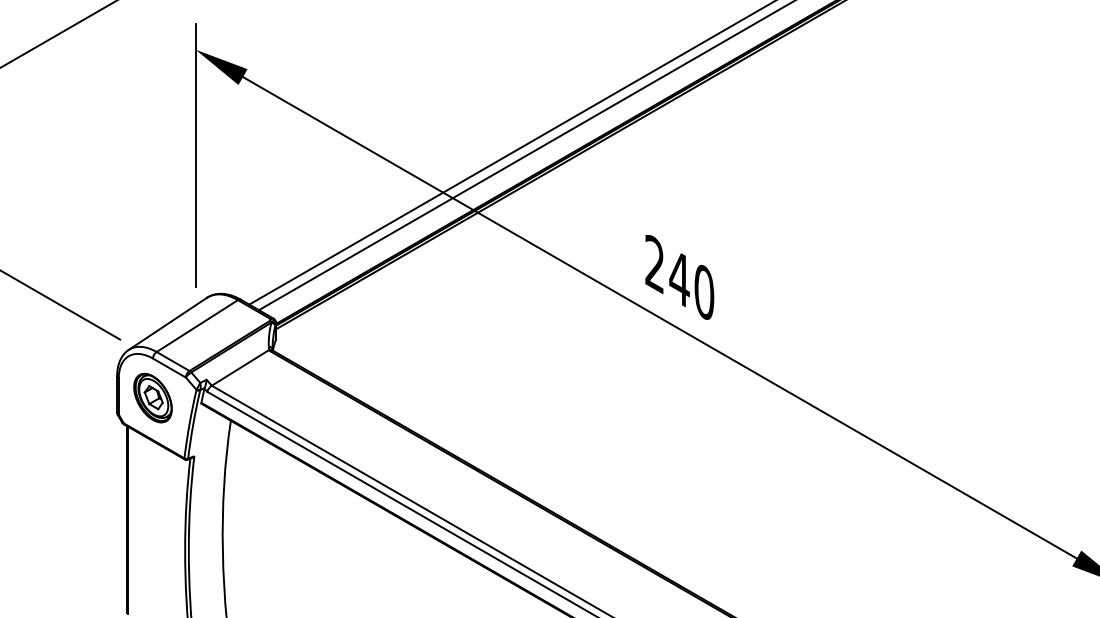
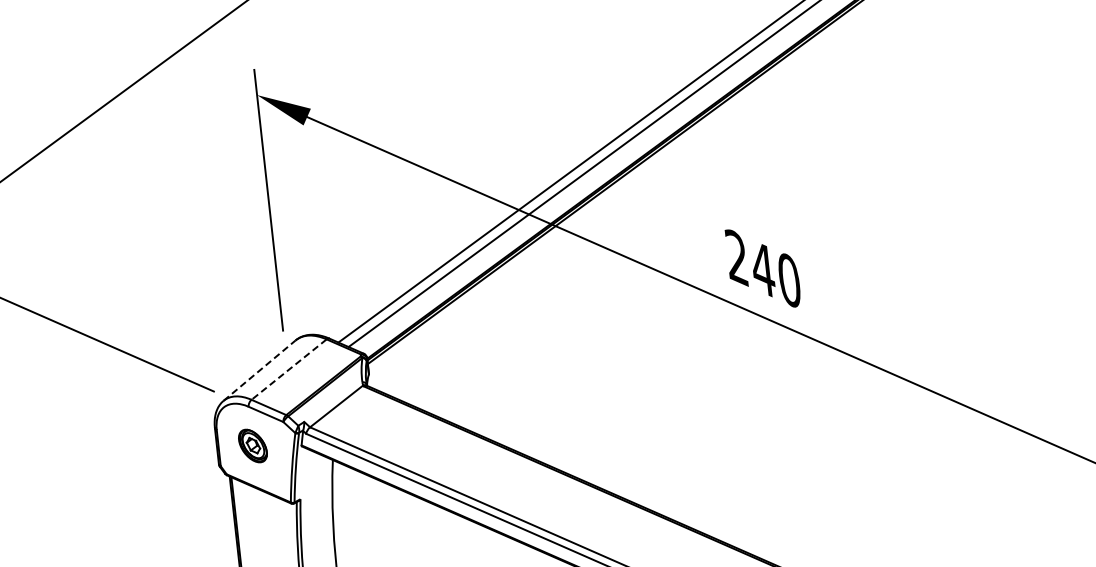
line: (167, 323) -> (259, 370), solid -> dashed
line: (196, 326) -> (288, 370), solid -> dashed
part: (152, 397) -> (252, 445), size x0.7

